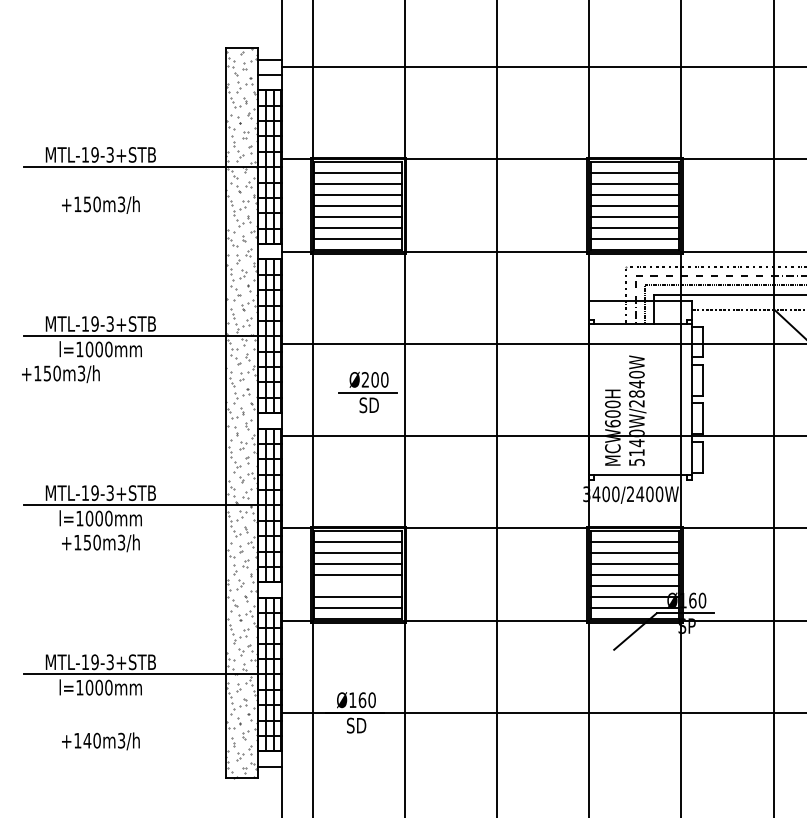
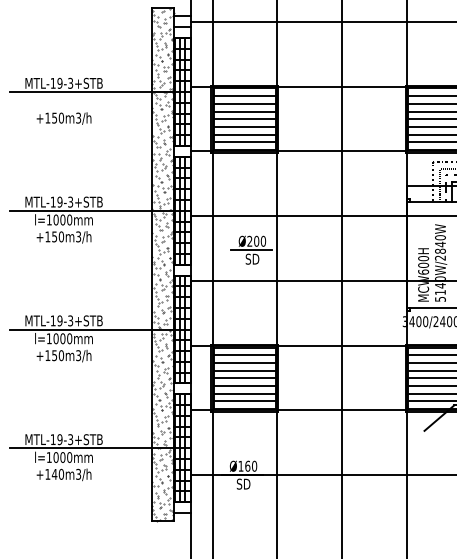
text: (60, 373) -> (63, 236), moved
line: (358, 585) -> (244, 385), added
text: (100, 741) -> (63, 474), moved

